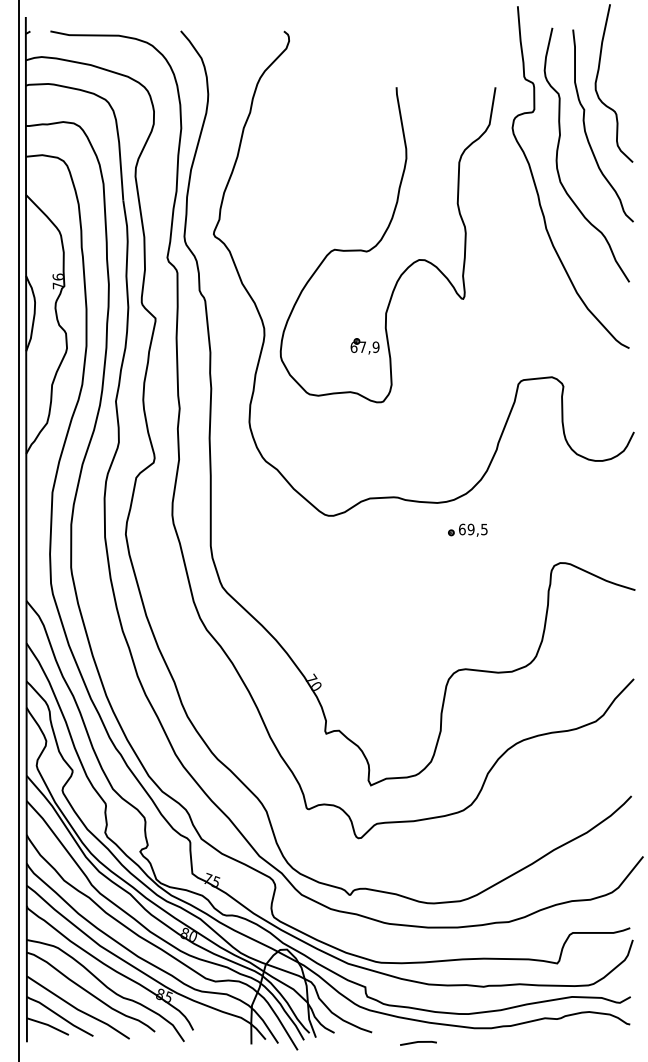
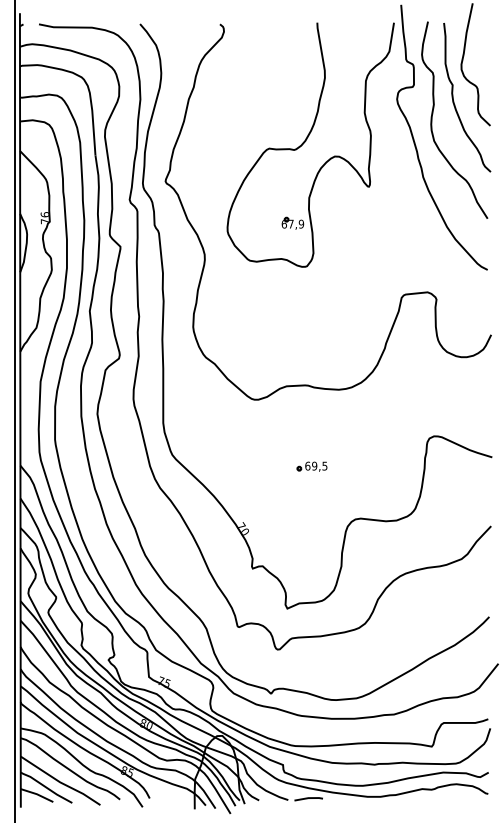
part: (380, 242) -> (304, 142), moved
part: (467, 529) -> (311, 466), moved
line: (418, 1042) -> (308, 798), moved

